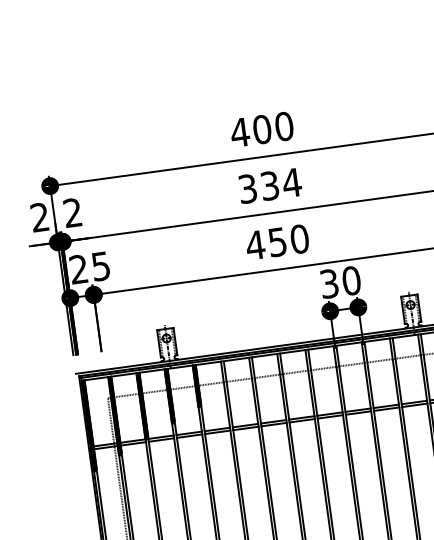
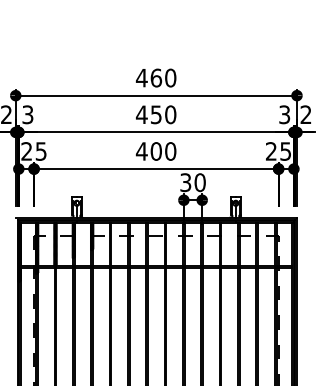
text: (262, 128) -> (156, 77), 400 -> 460
text: (268, 185) -> (155, 114), 334 -> 450
text: (72, 212) -> (27, 114), 2 -> 3
text: (276, 242) -> (155, 151), 450 -> 400

